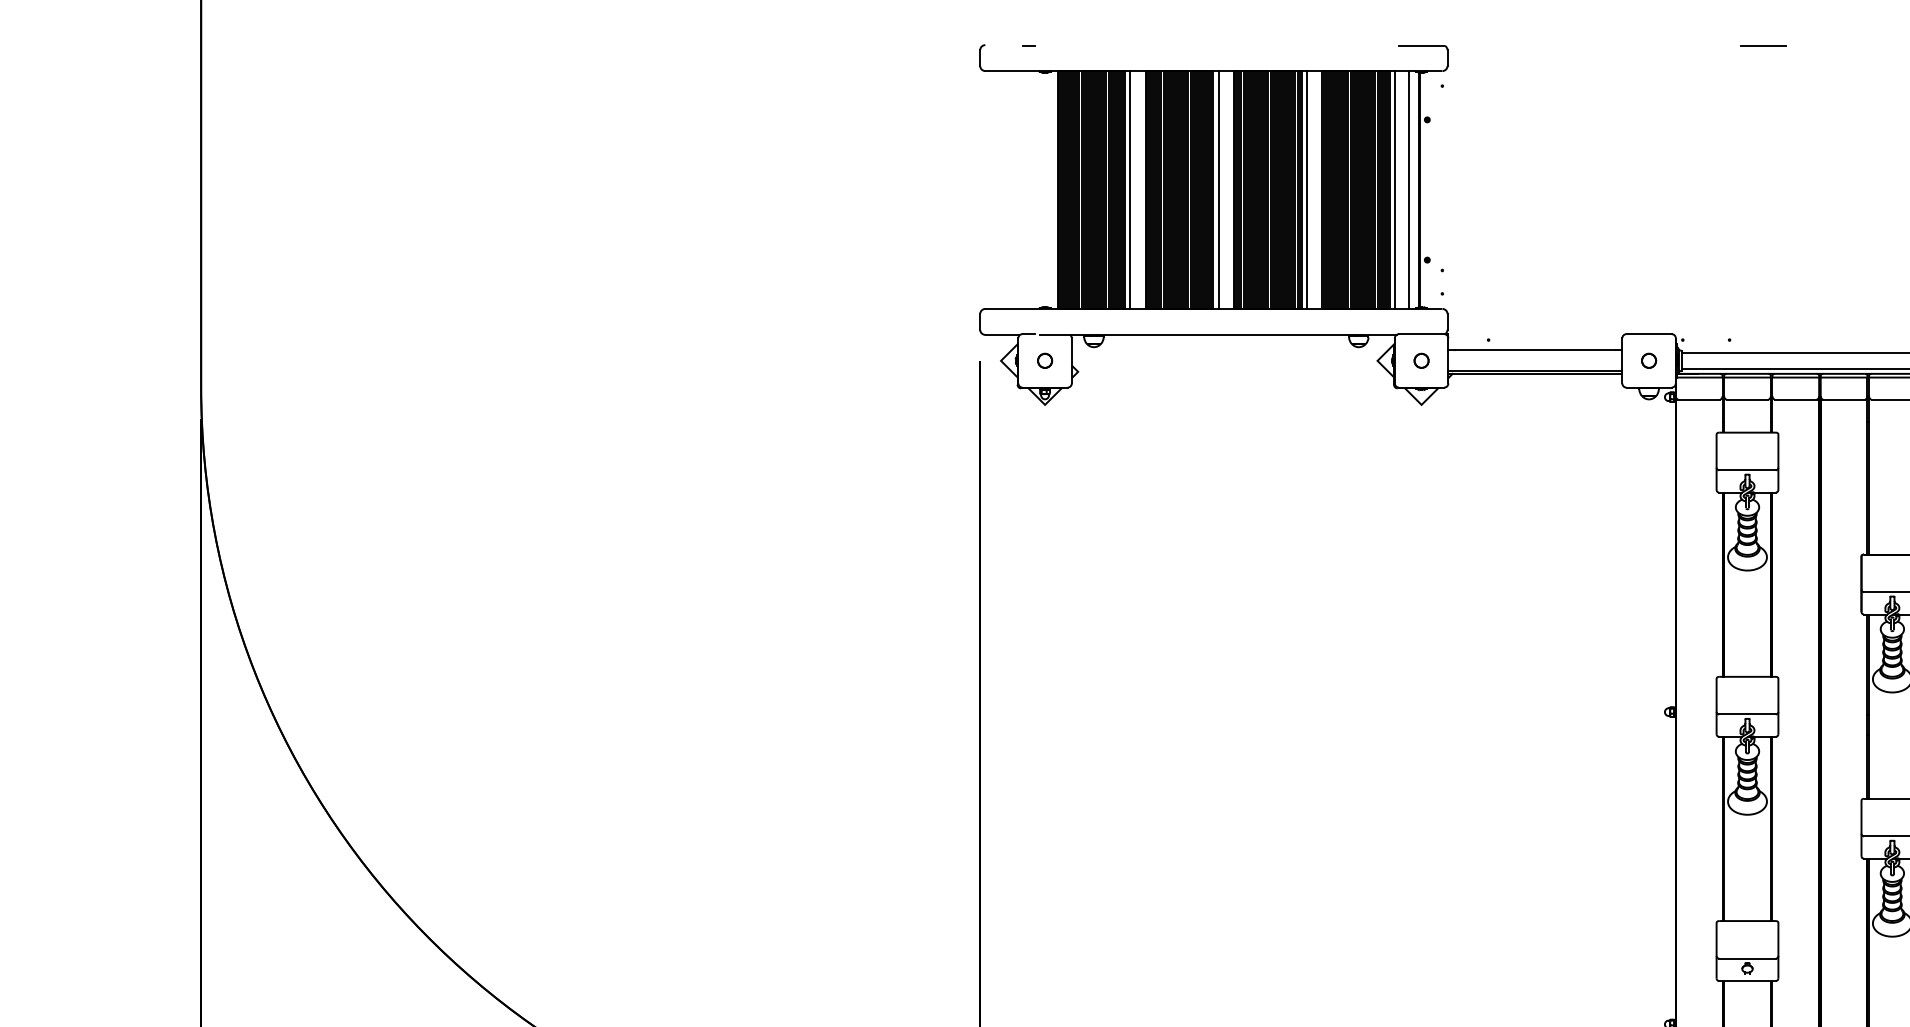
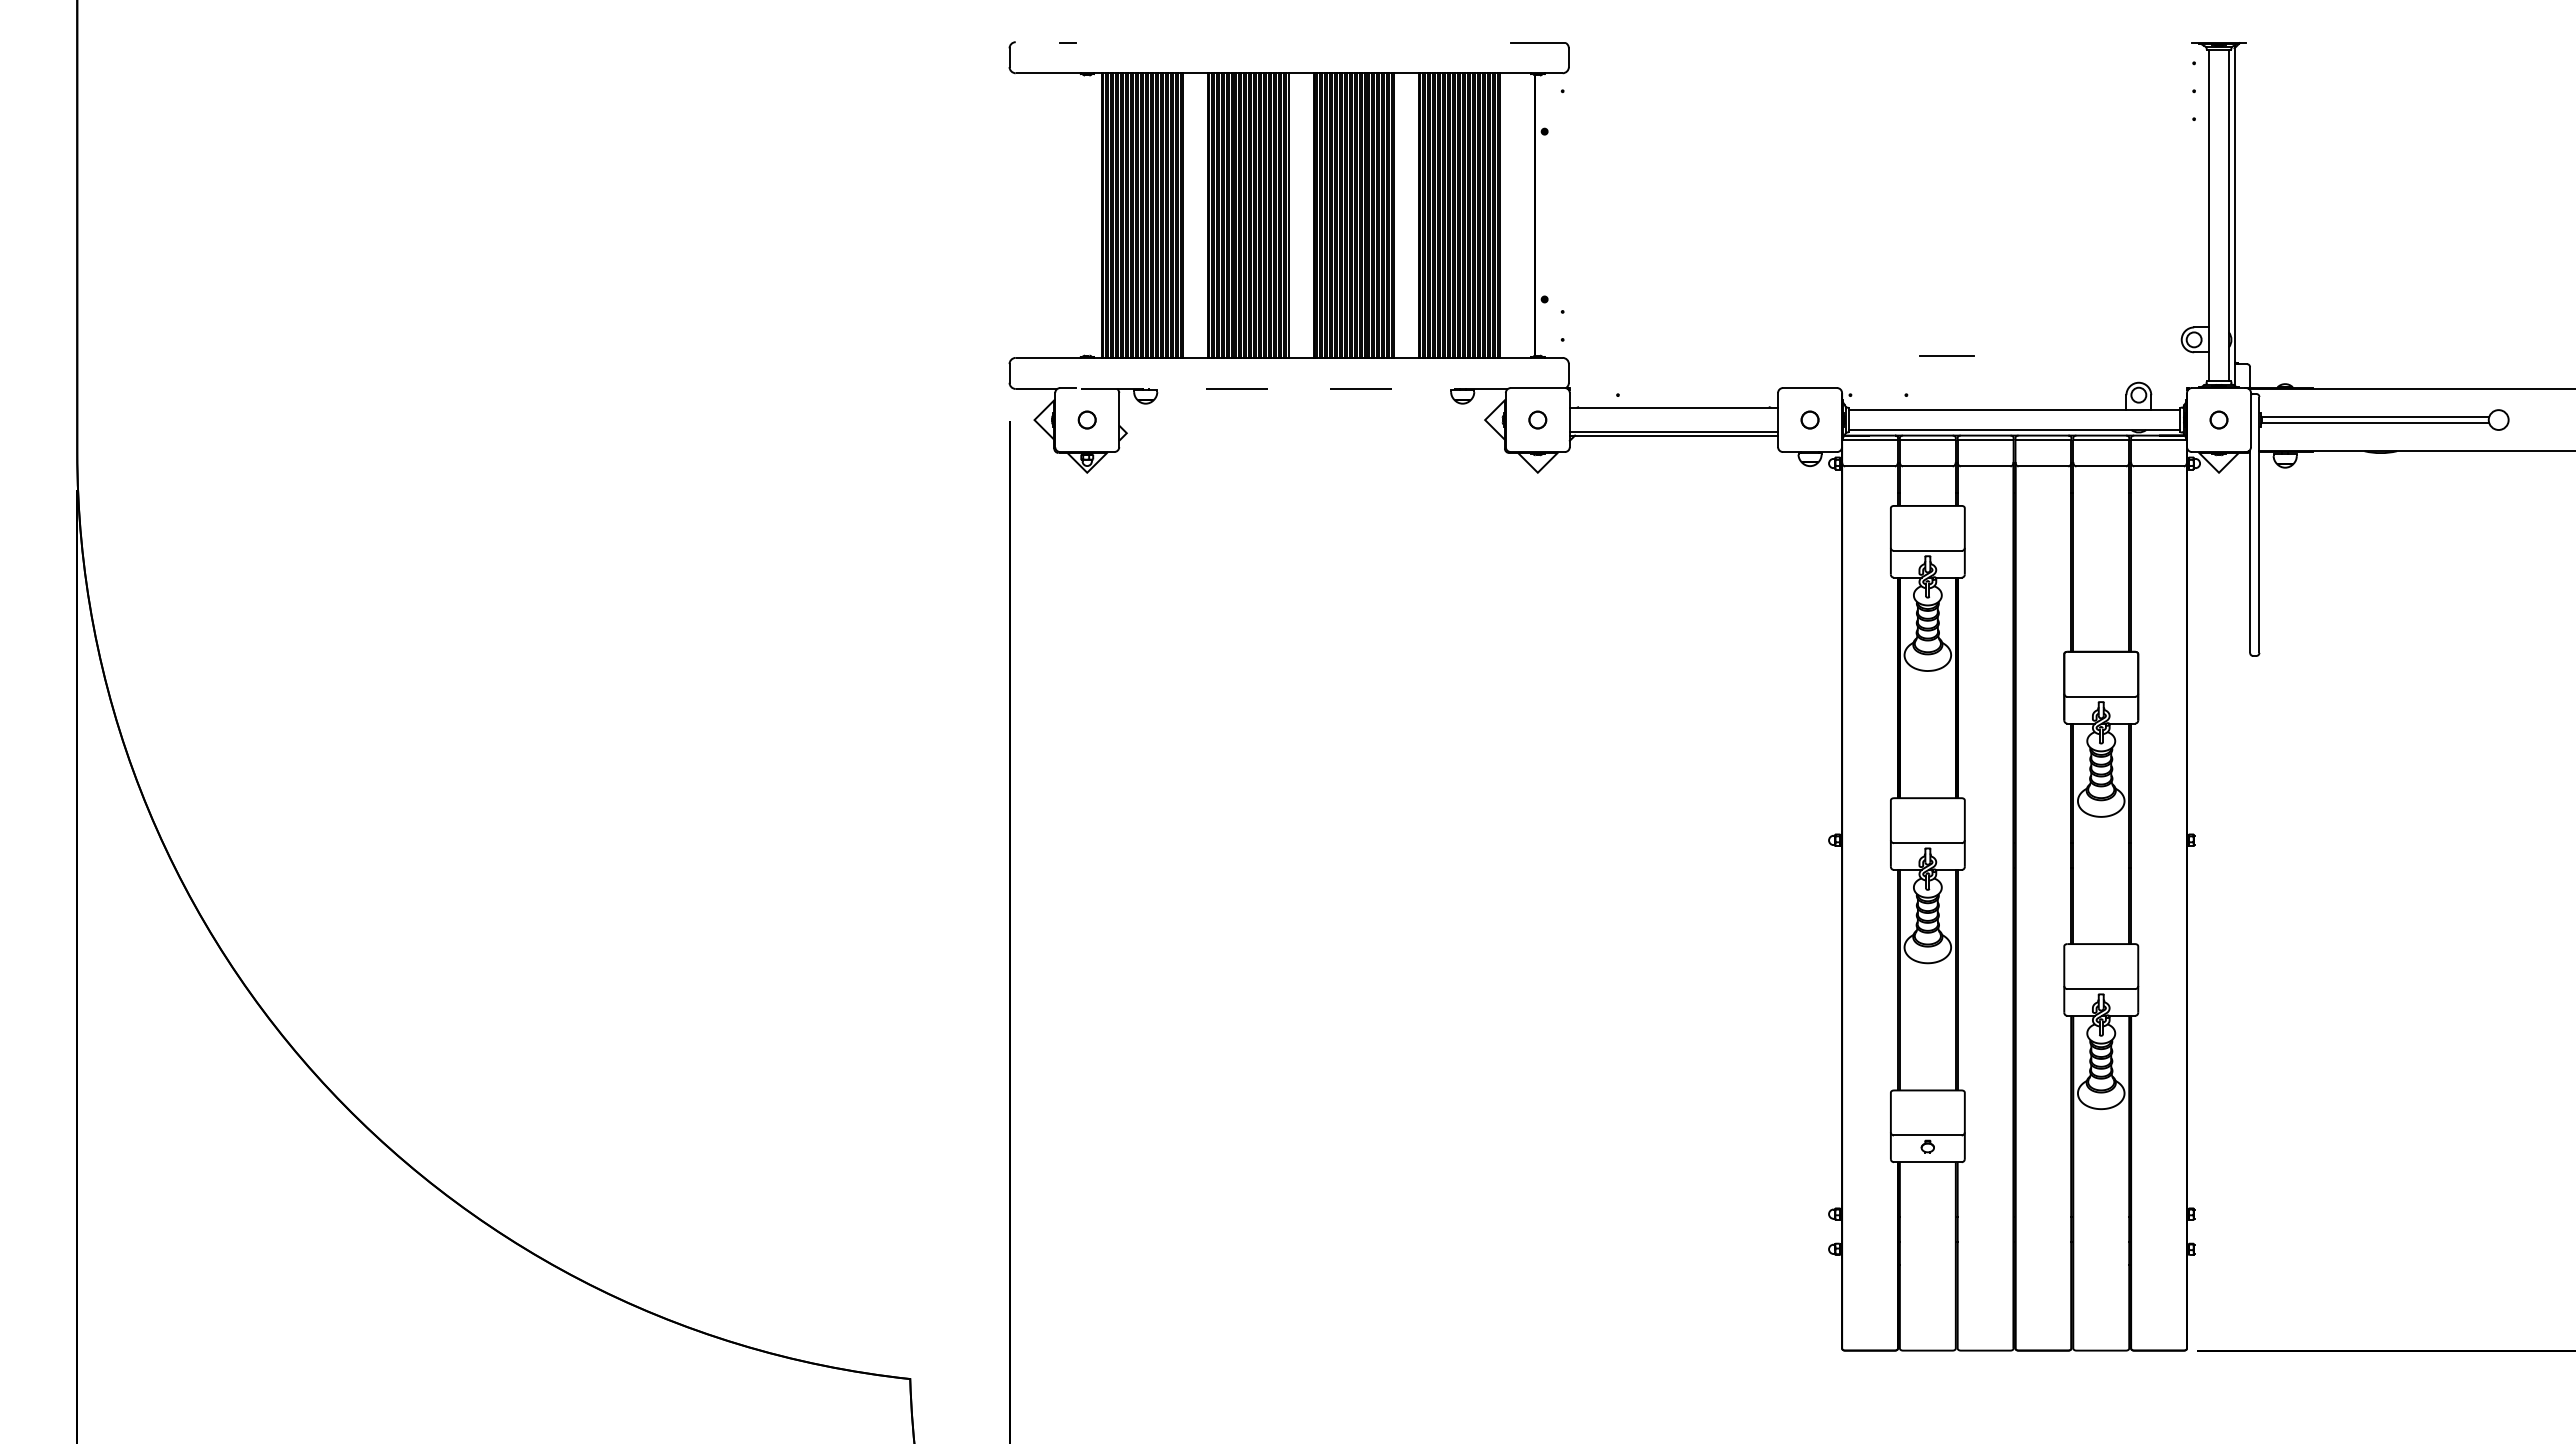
line: (1763, 45) -> (1946, 355), moved
line: (1130, 189) -> (1189, 215), removed
line: (1218, 189) -> (1294, 215), removed
line: (1306, 189) -> (1400, 215), removed
line: (1395, 189) -> (1506, 215), removed
line: (1408, 189) -> (1522, 215), removed
line: (1219, 334) -> (1295, 388), solid -> dashed

